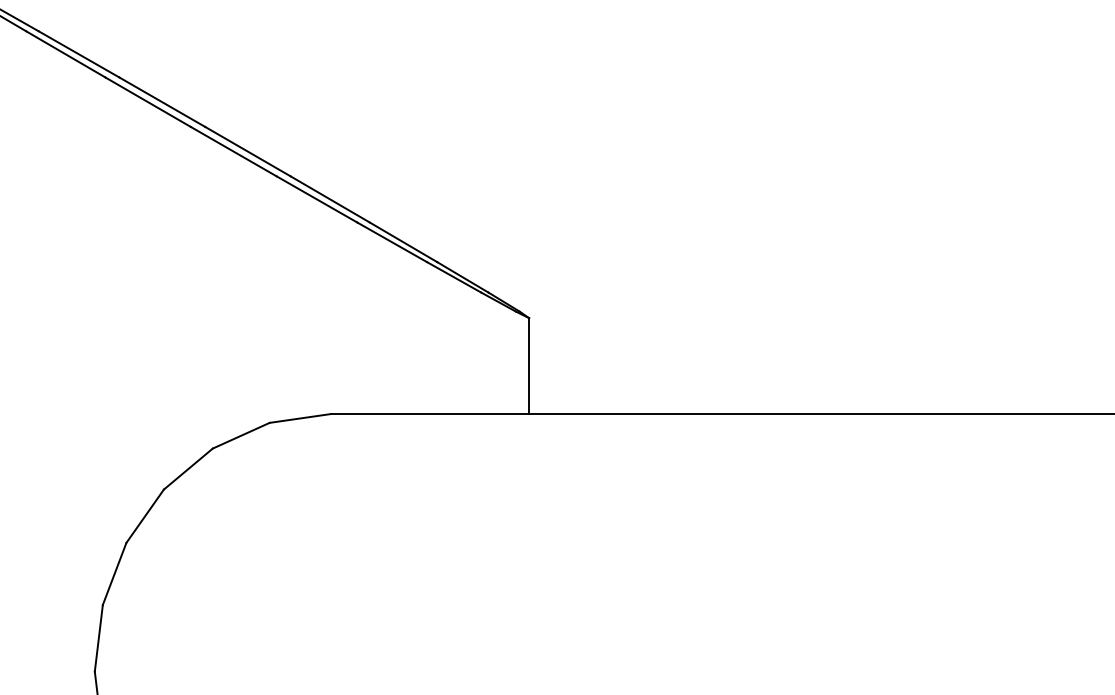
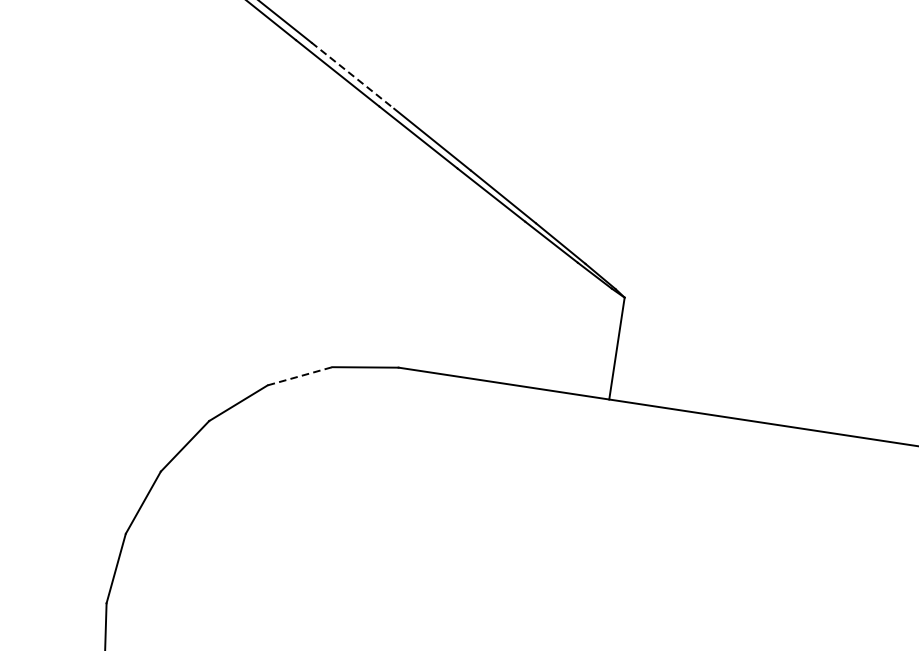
line: (248, 151) -> (353, 75), solid -> dashed
line: (241, 435) -> (300, 376), solid -> dashed

